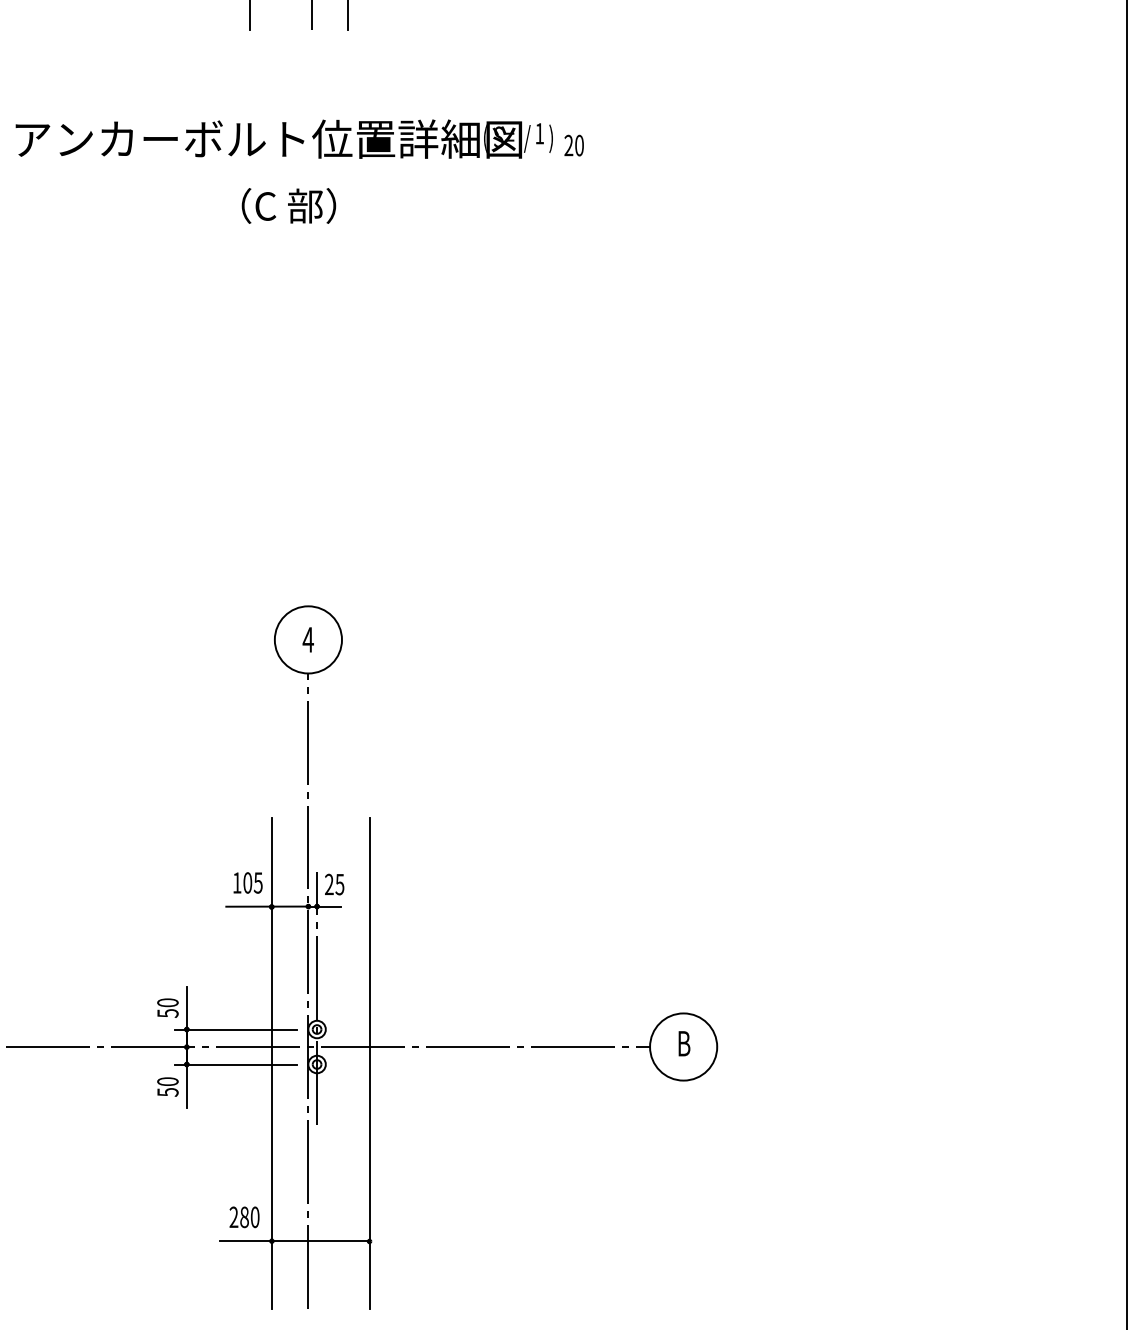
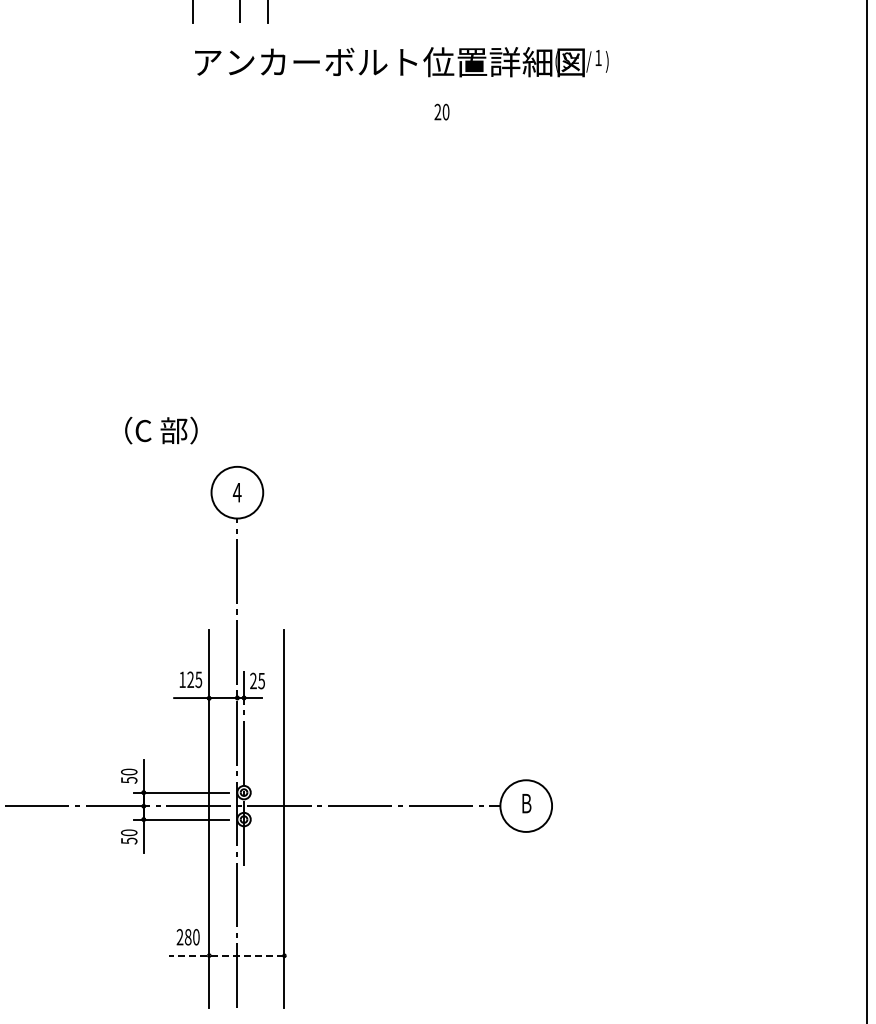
text: (283, 139) -> (401, 62), moved
text: (289, 205) -> (161, 430), moved
text: (247, 882) -> (190, 679), 105 -> 125
line: (294, 1241) -> (226, 955), solid -> dashed

